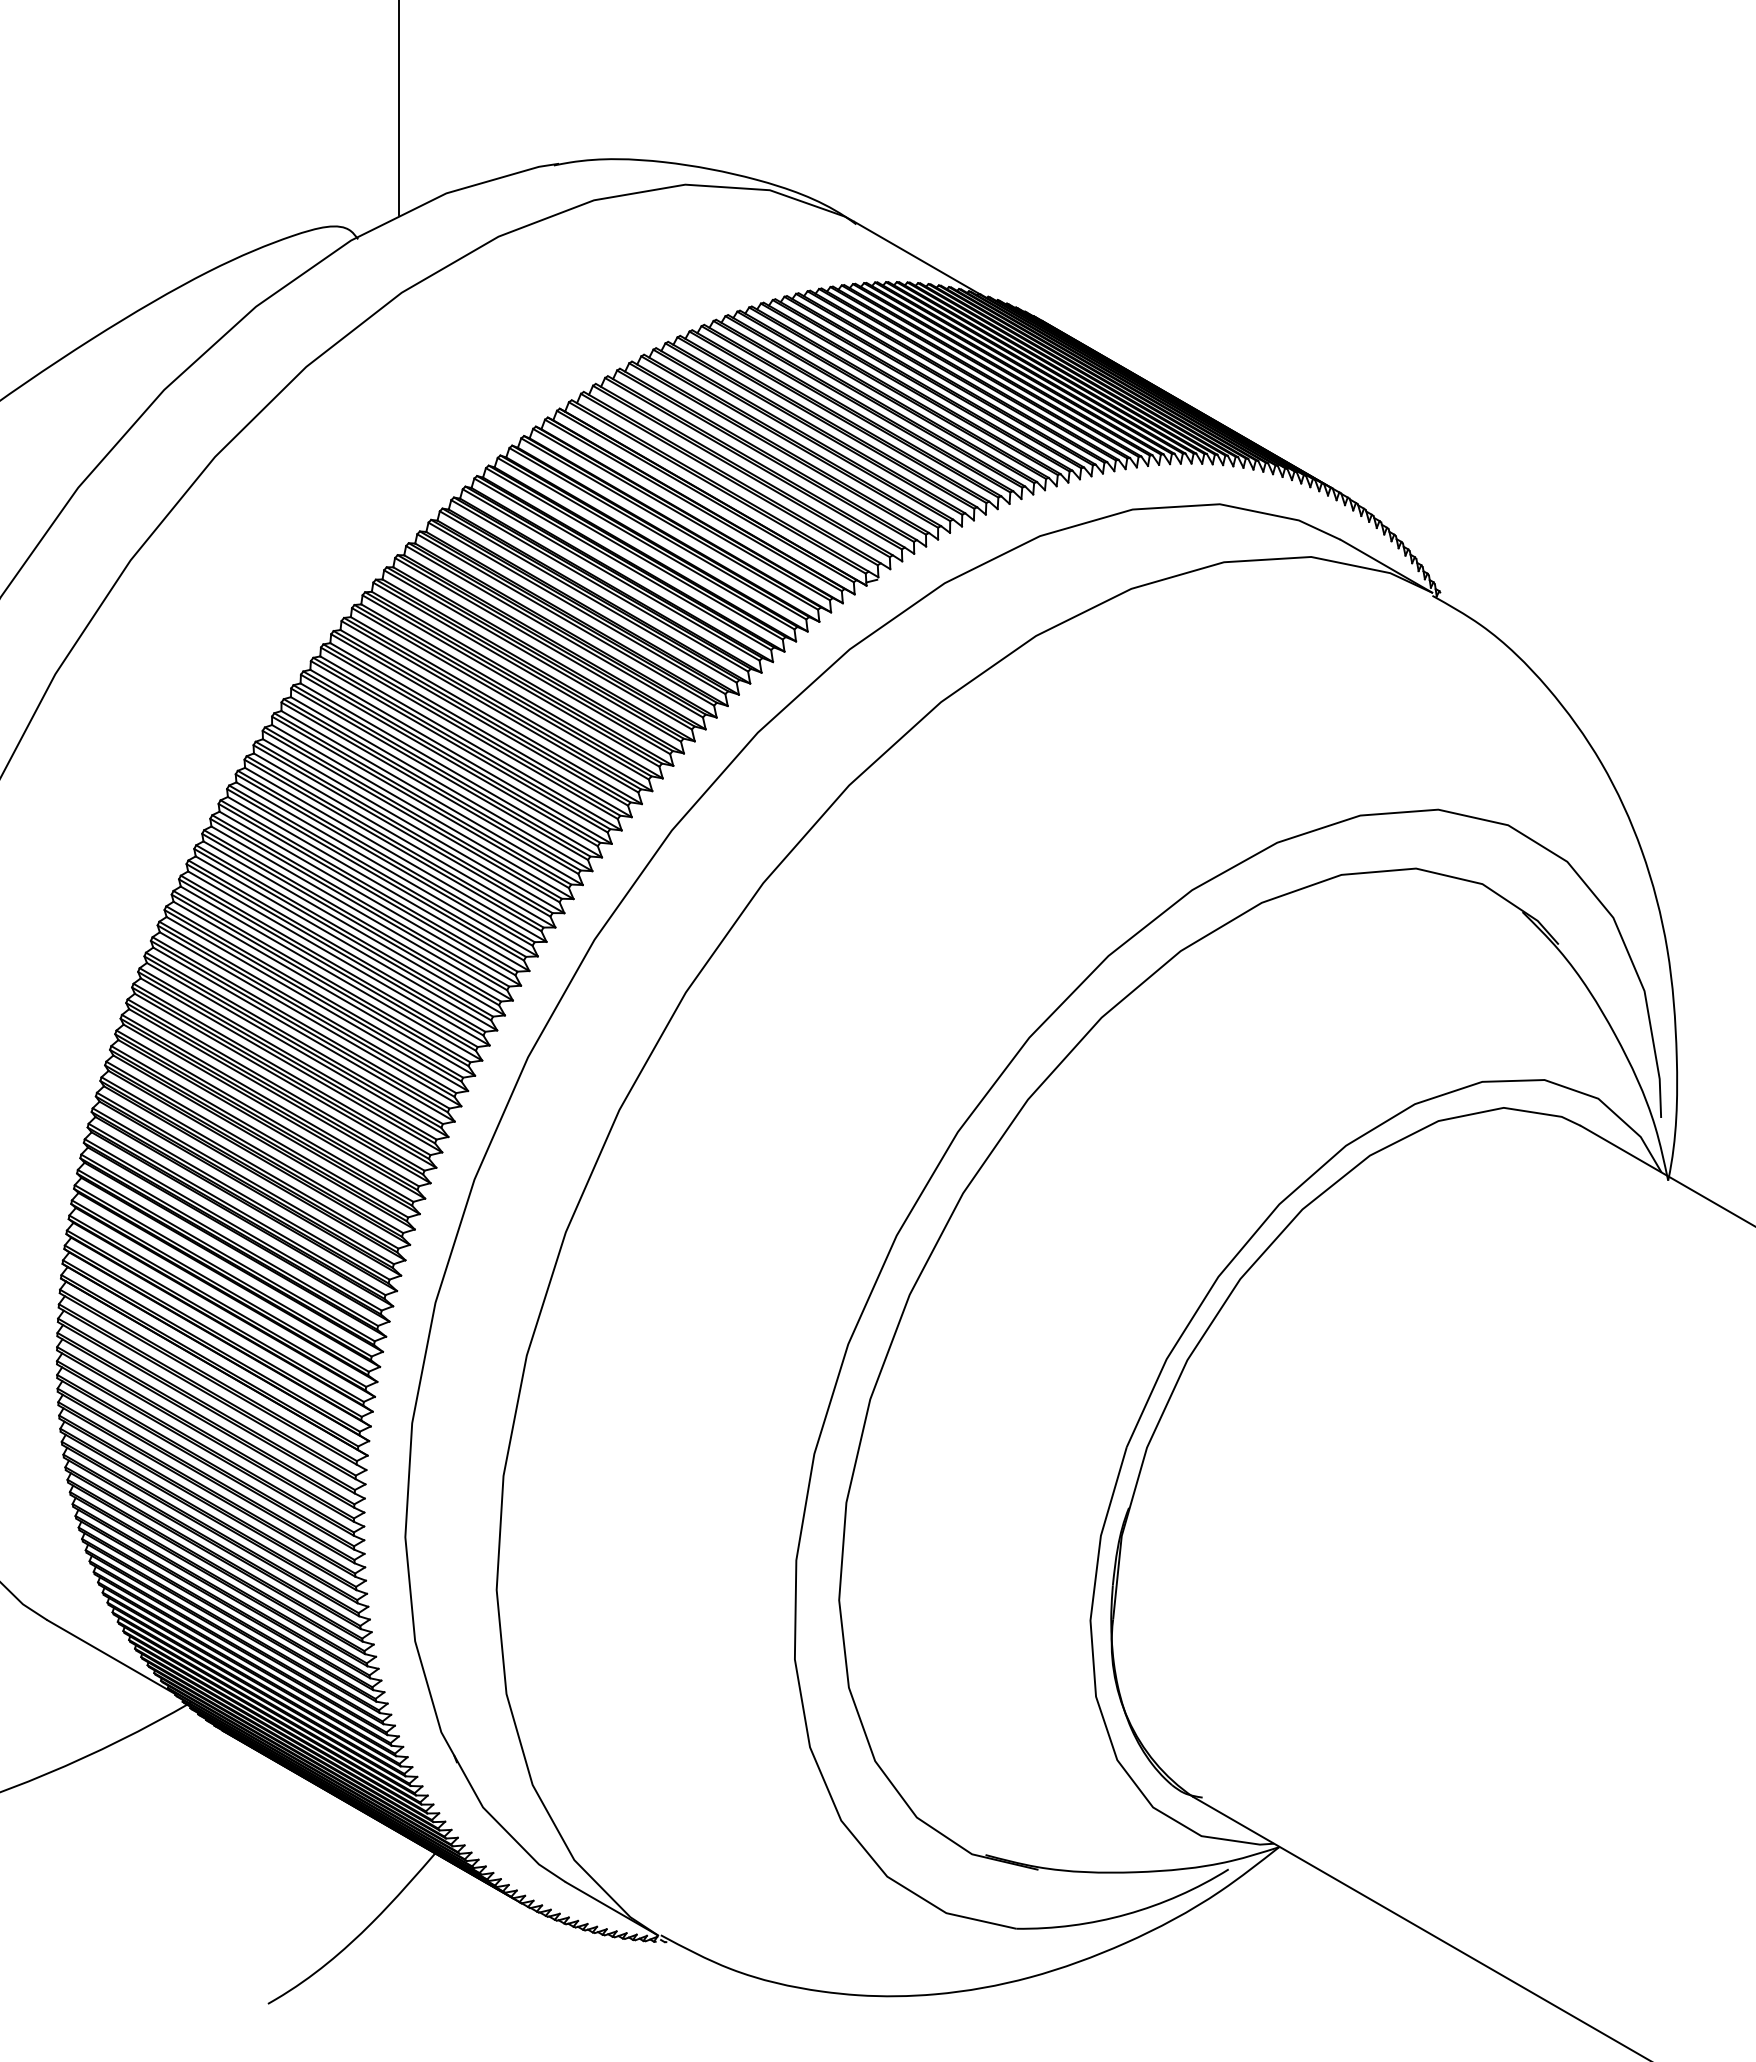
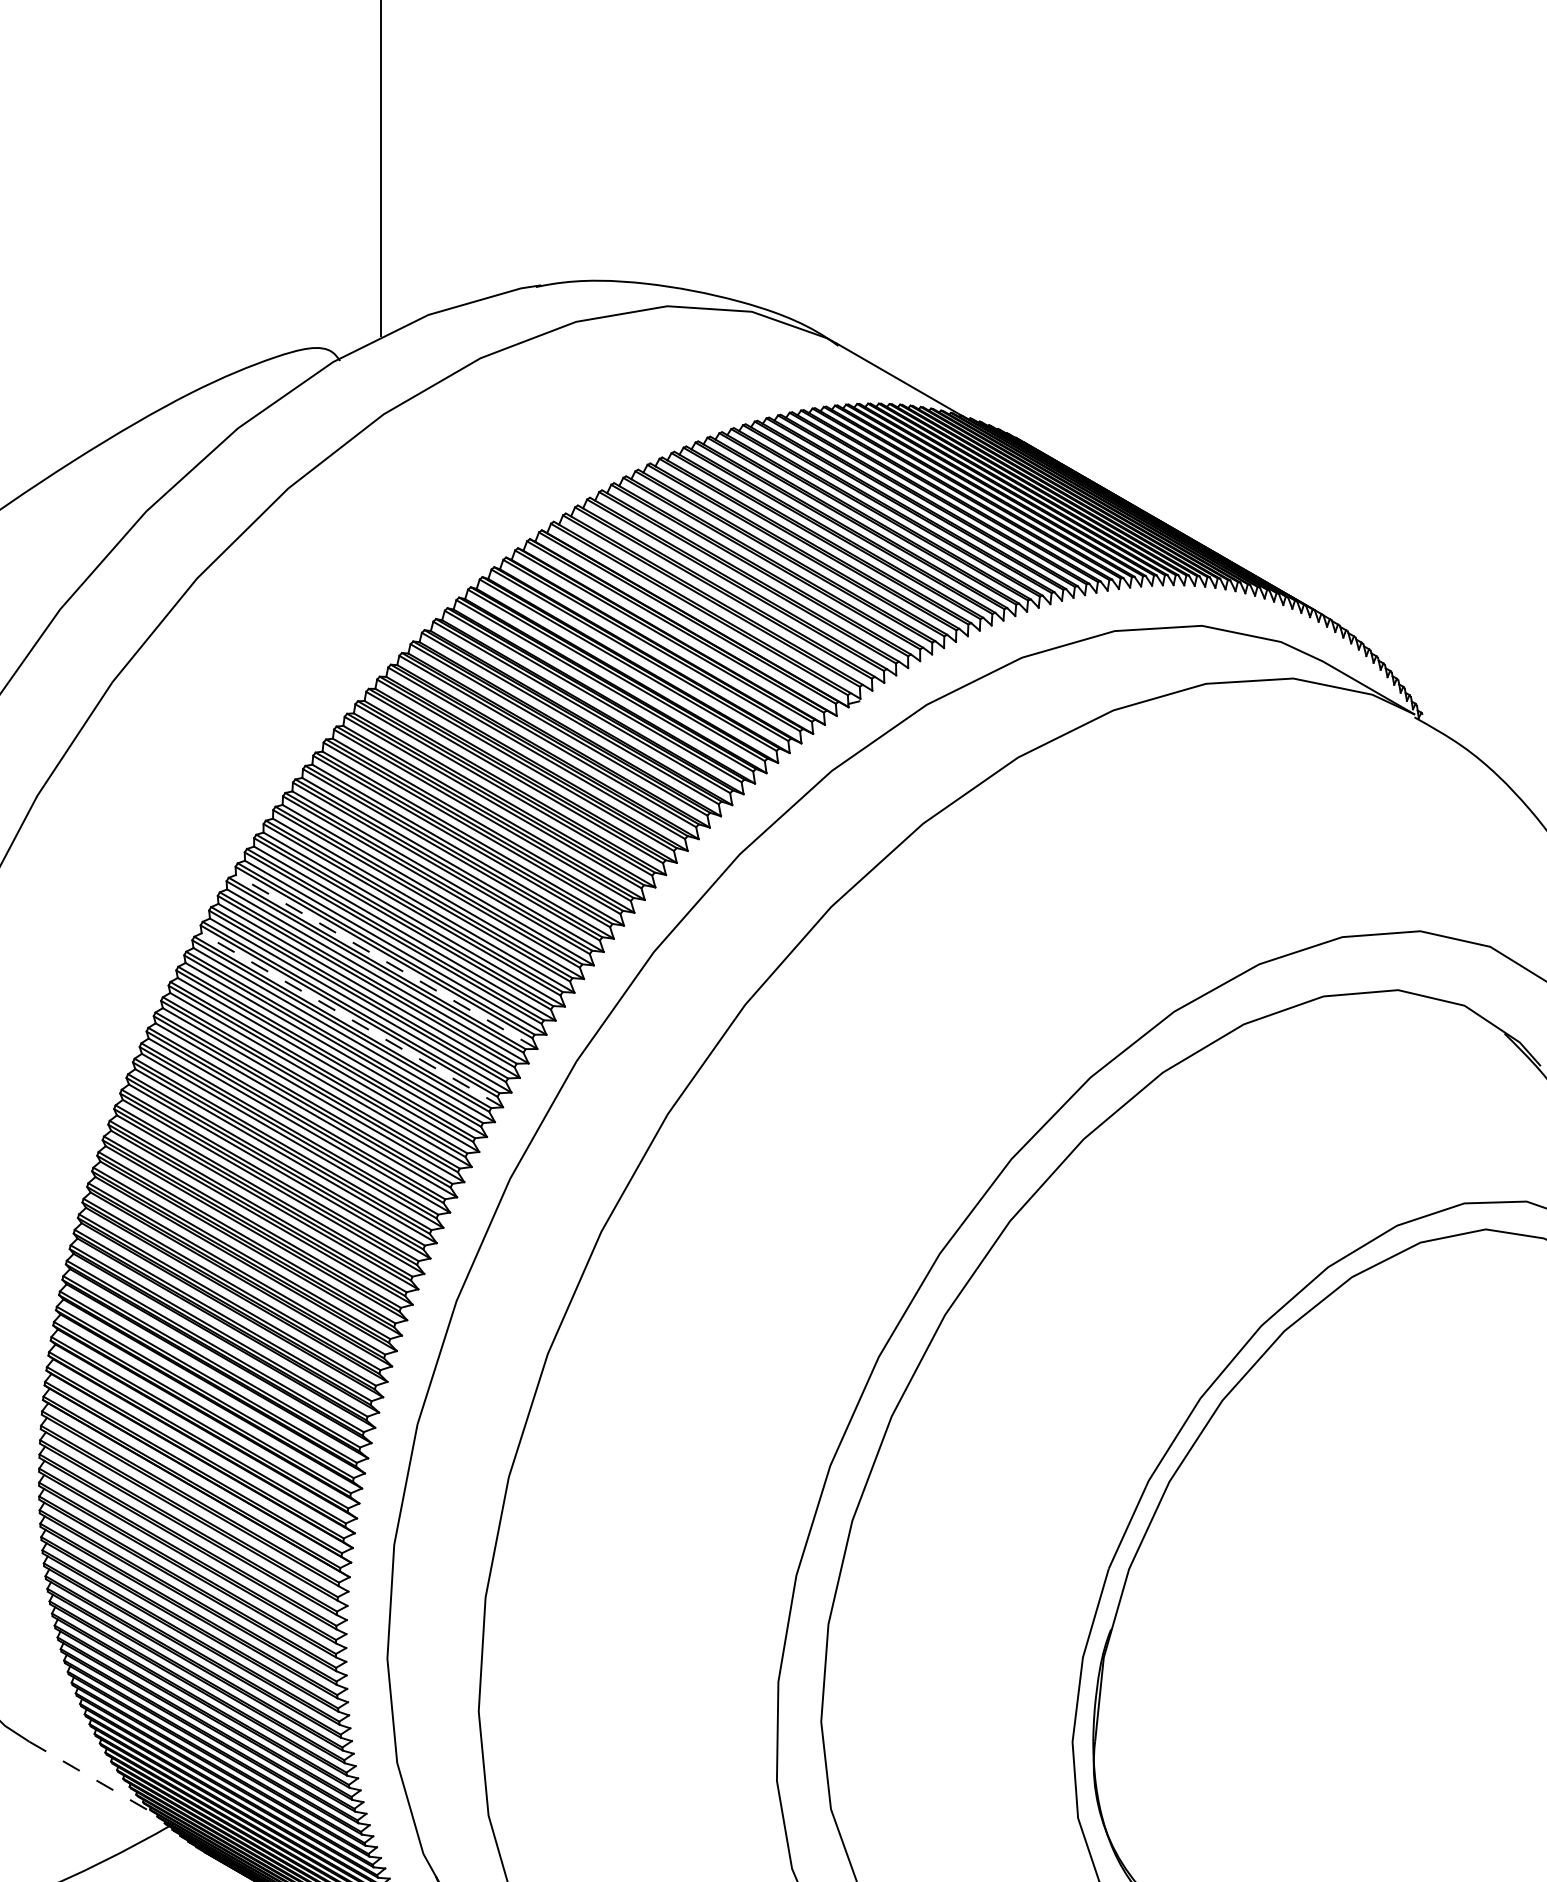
line: (404, 840) -> (386, 962), solid -> dashed
line: (369, 898) -> (351, 1020), solid -> dashed
line: (111, 1657) -> (93, 1779), solid -> dashed

